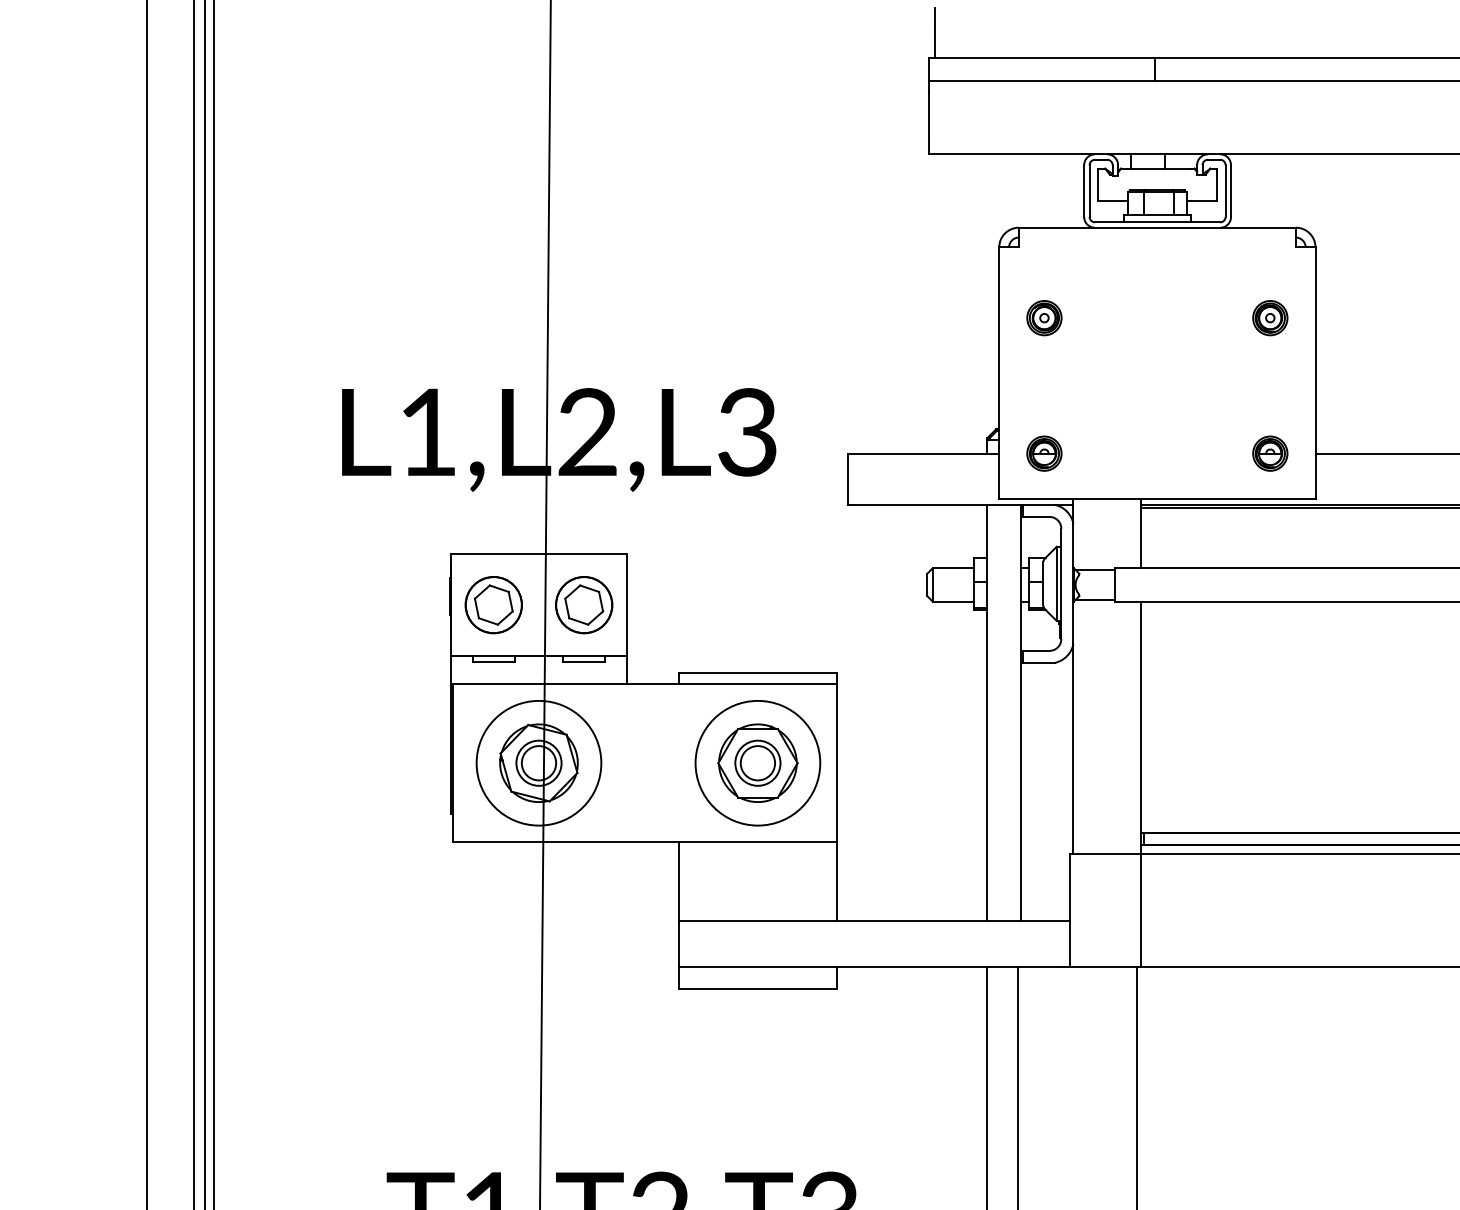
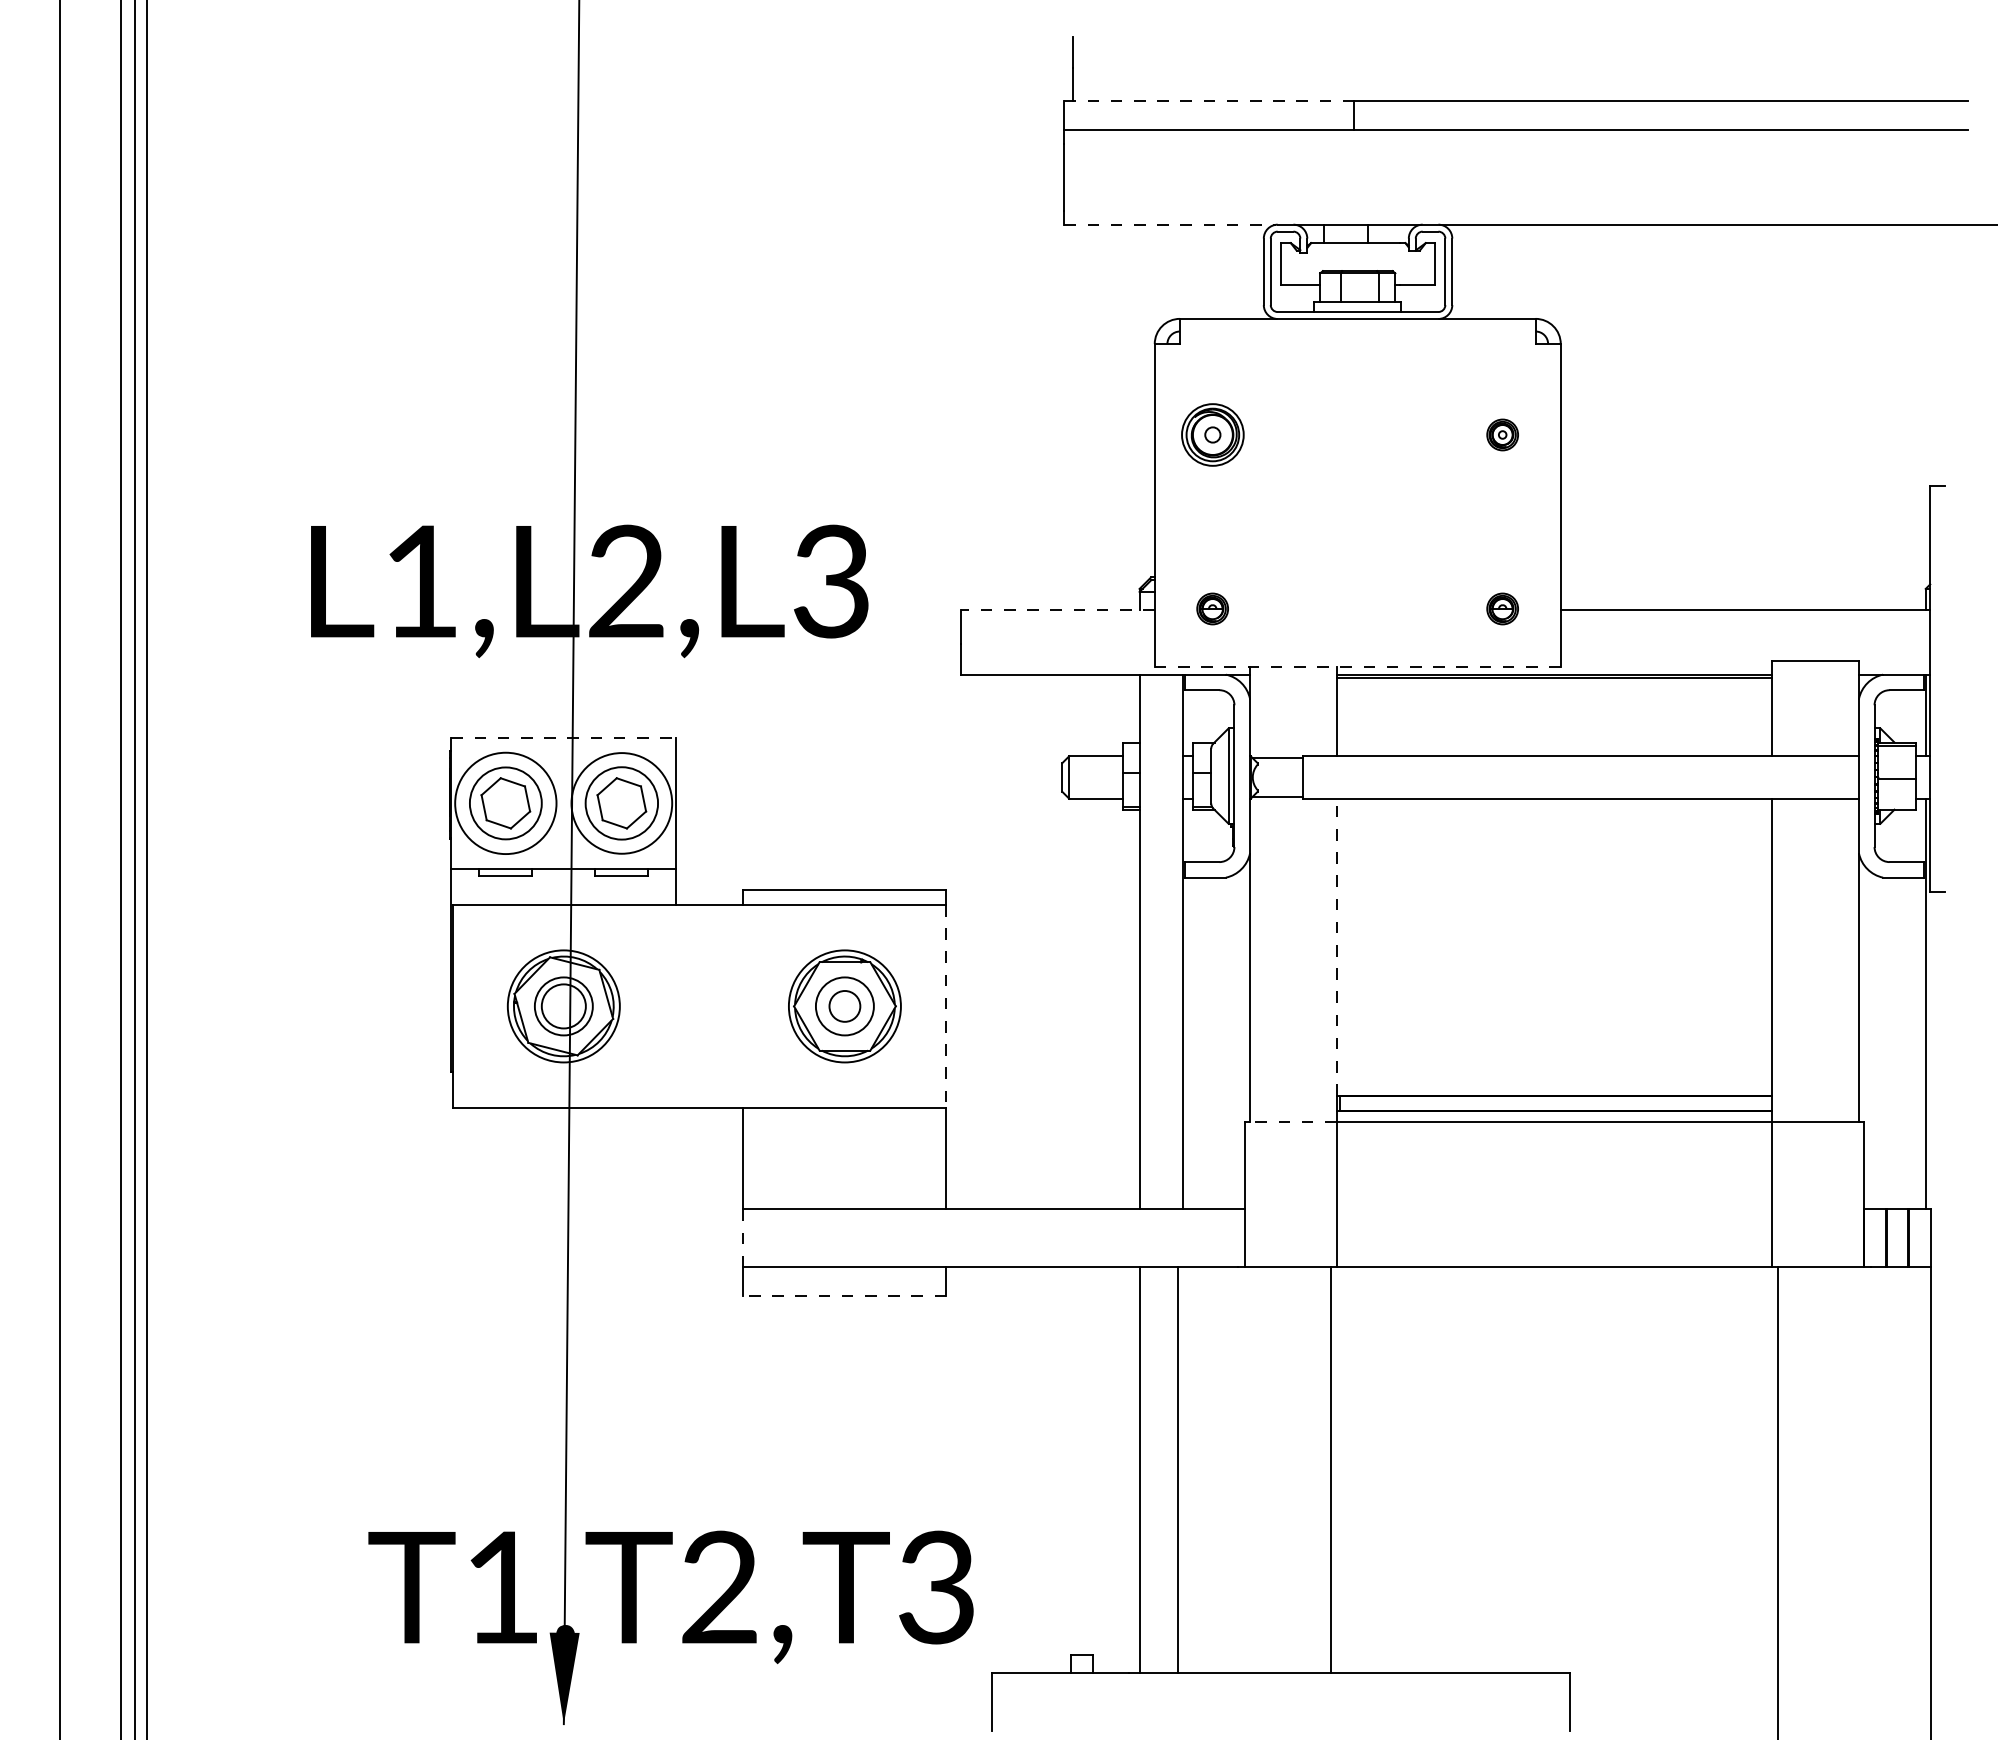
line: (1041, 58) -> (1208, 101), solid -> dashed
line: (1011, 154) -> (1170, 224), solid -> dashed
part: (1044, 317) -> (1212, 434), size x1.4
part: (1270, 317) -> (1502, 434), size x0.7
part: (1044, 453) -> (1212, 608), size x0.7
part: (1270, 453) -> (1502, 608), size x0.7
line: (923, 454) -> (1057, 609), solid -> dashed
line: (1157, 499) -> (1357, 667), solid -> dashed
line: (539, 554) -> (564, 738), solid -> dashed
circle: (493, 605) -> (505, 803), size x1.4
circle: (583, 605) -> (621, 803), size x1.4
line: (1141, 716) -> (1337, 946), solid -> dashed
circle: (538, 763) -> (563, 1006), size x0.7
circle: (757, 763) -> (844, 1006), size x0.7
circle: (757, 763) -> (844, 1006), size x0.7
line: (837, 763) -> (946, 1006), solid -> dashed
line: (1106, 853) -> (1292, 1122), solid -> dashed
line: (678, 943) -> (743, 1237), solid -> dashed
line: (757, 989) -> (844, 1296), solid -> dashed

